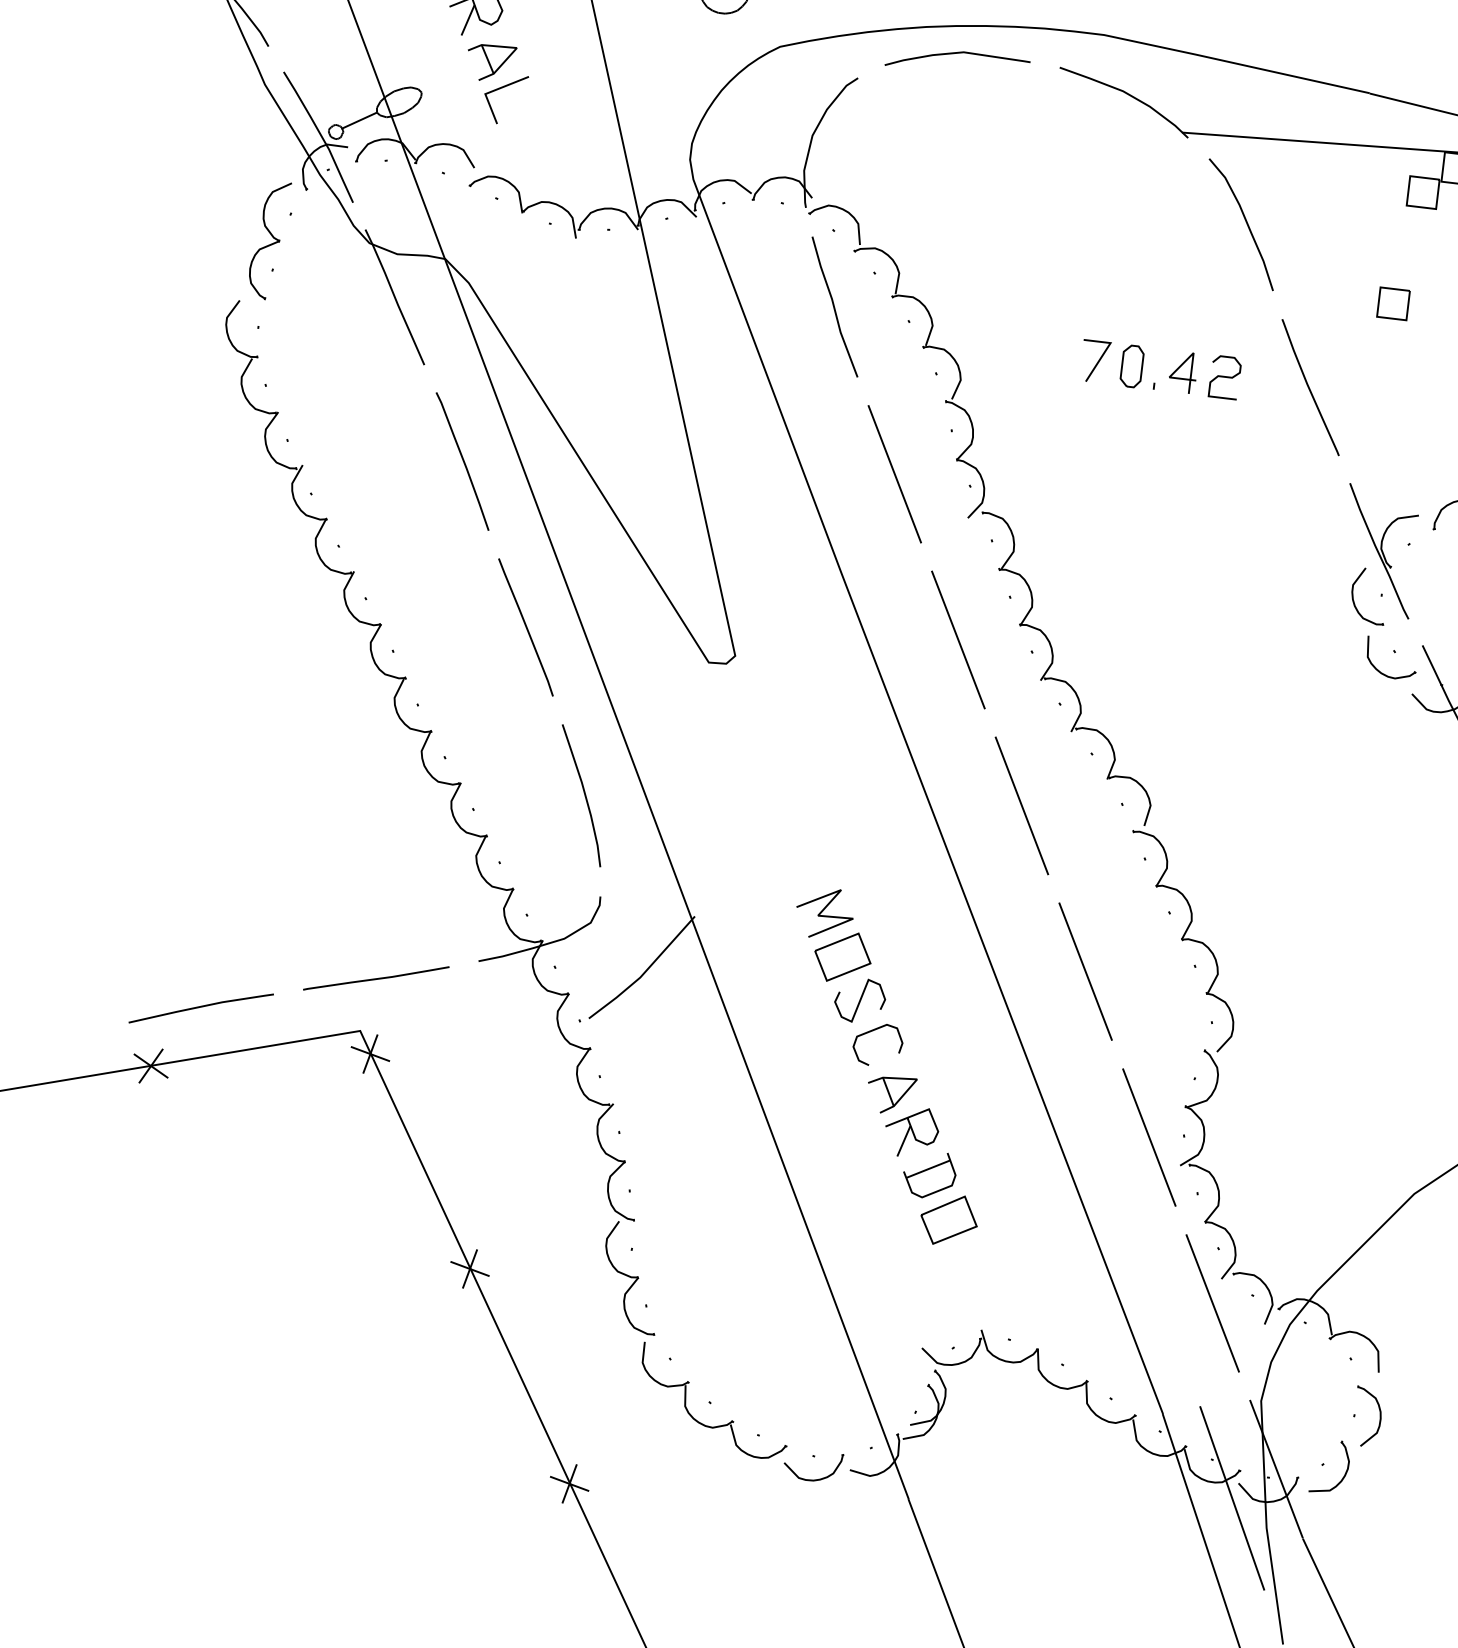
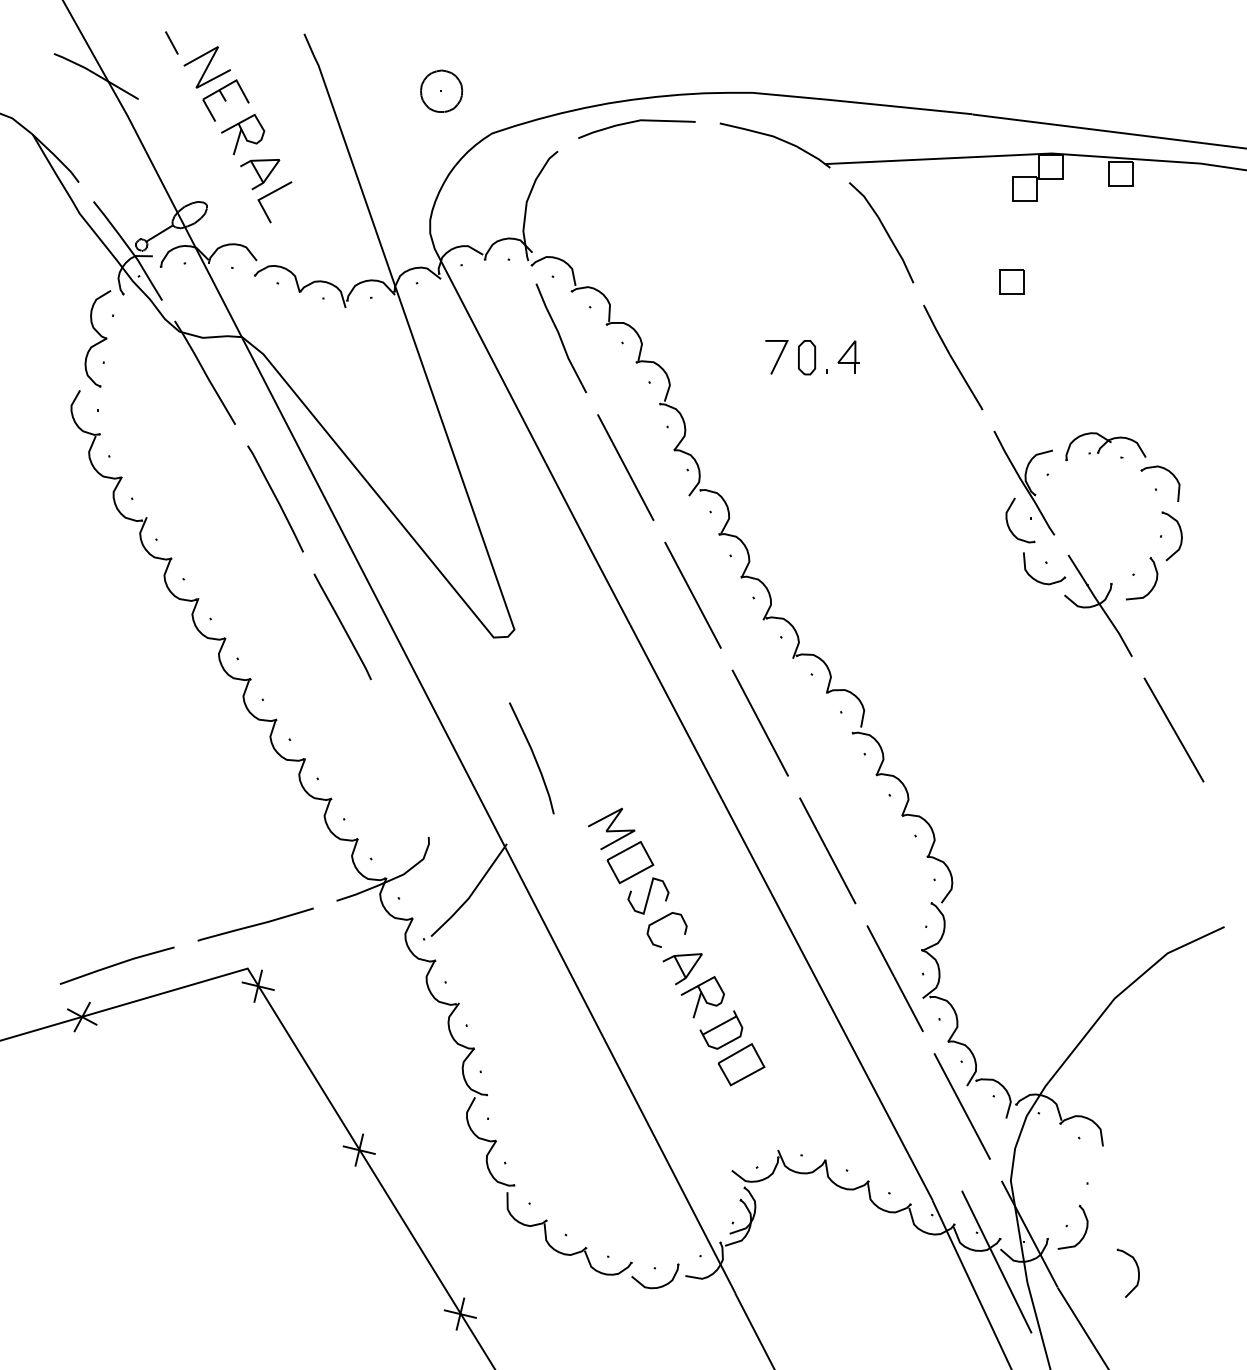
curve: (1224, 377) -> (882, 357), removed
curve: (583, 794) -> (533, 757), moved
part: (1379, 1416) -> (1137, 1271), moved

